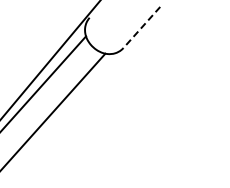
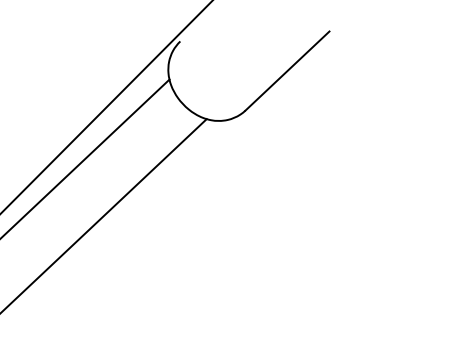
line: (141, 27) -> (286, 70), dashed -> solid

